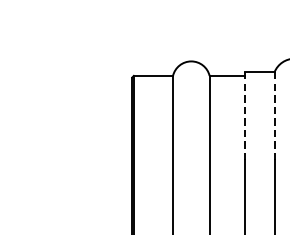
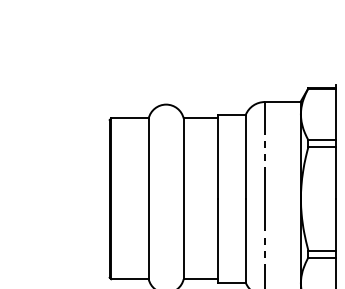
line: (244, 115) -> (217, 156), dashed -> solid
line: (274, 115) -> (245, 156), dashed -> solid

